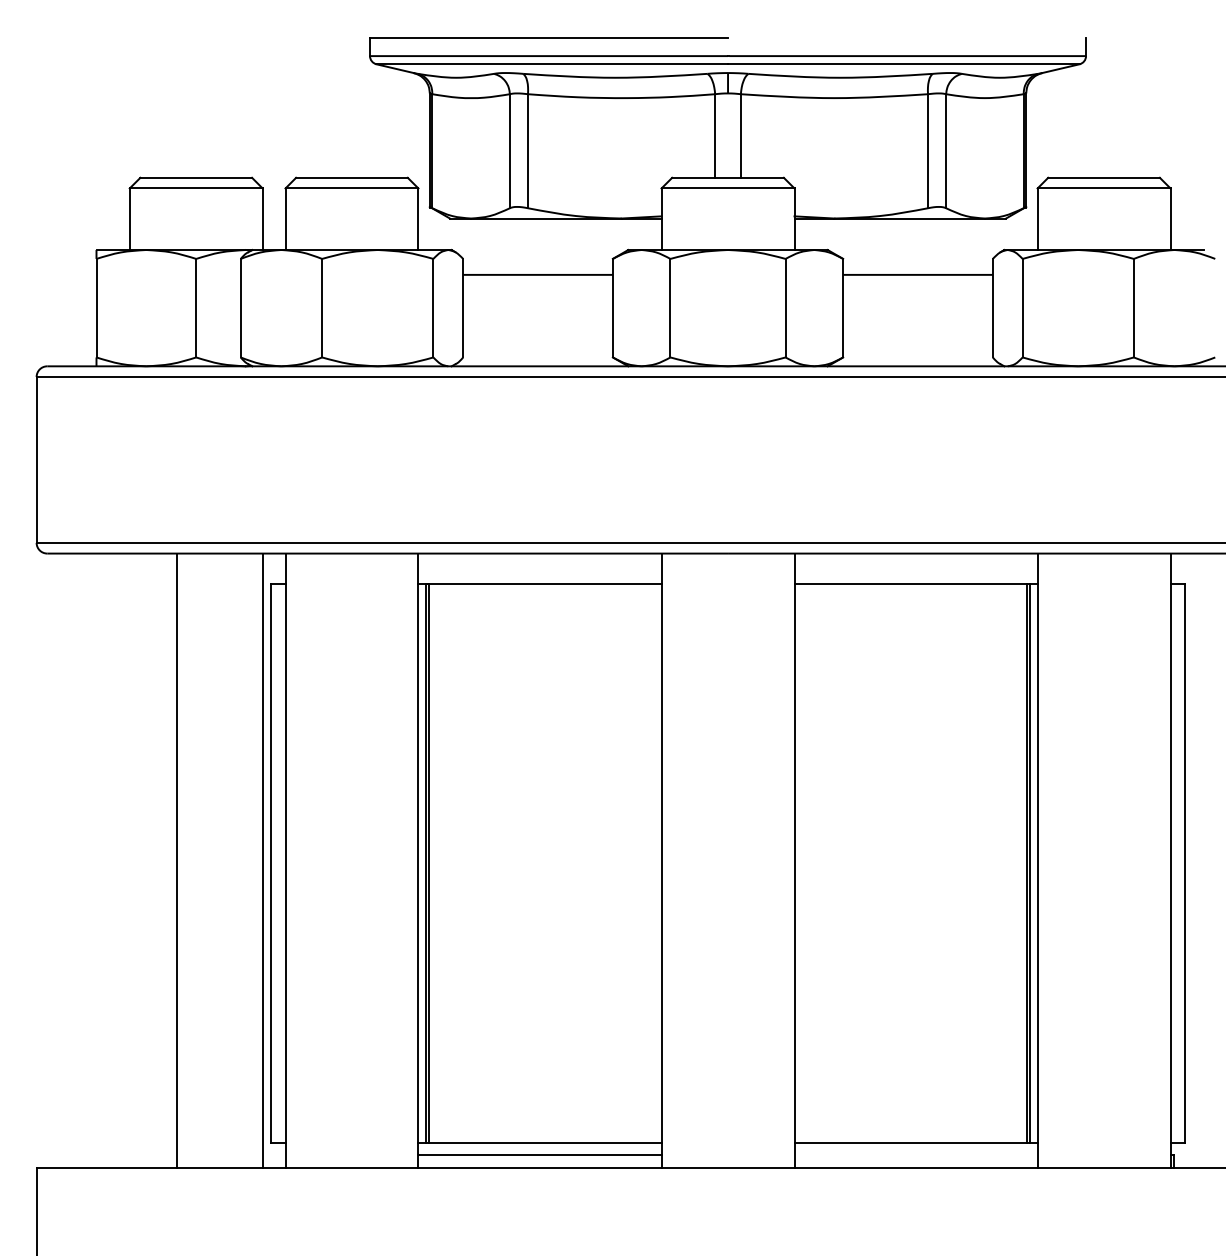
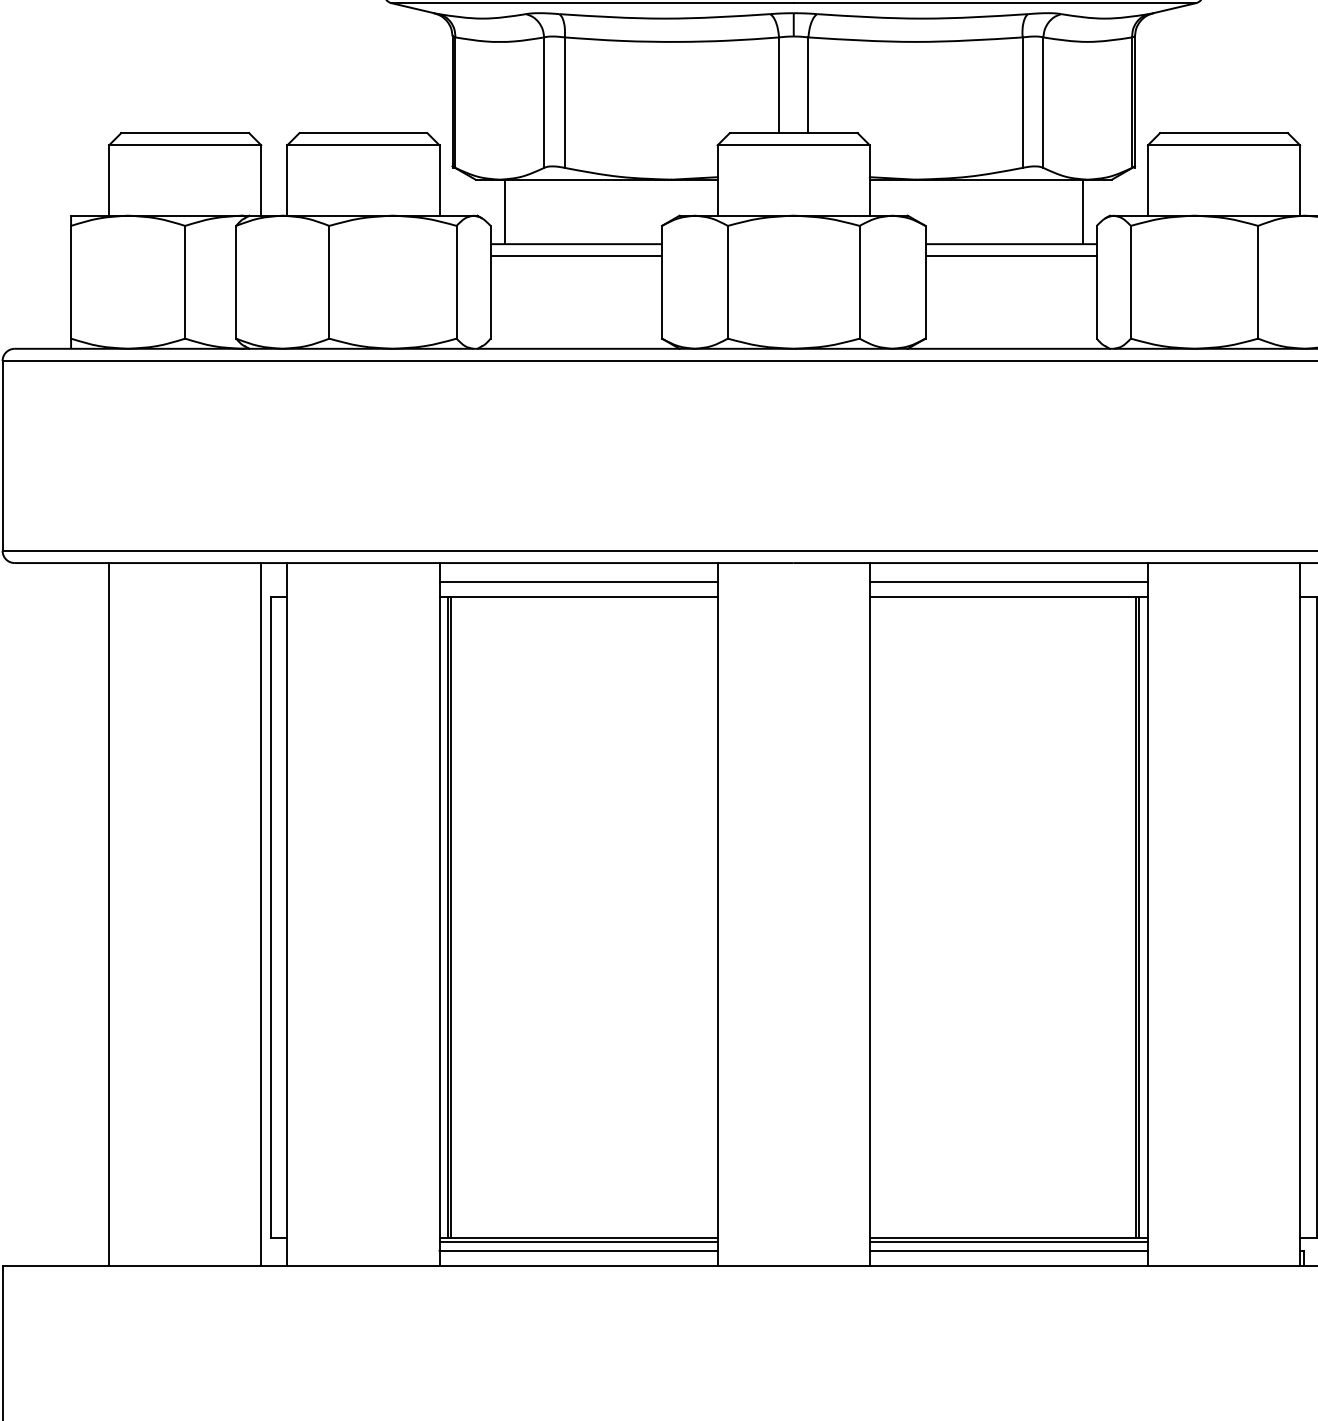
line: (475, 246) -> (504, 211), added
line: (980, 246) -> (1082, 211), added
line: (537, 285) -> (575, 256), added
line: (917, 285) -> (1010, 256), added
line: (539, 570) -> (578, 582), added
line: (915, 570) -> (1008, 582), added
line: (176, 860) -> (108, 914), moved
line: (539, 1146) -> (578, 1241), added
line: (915, 1146) -> (1008, 1241), added
line: (915, 1154) -> (1008, 1250), added

